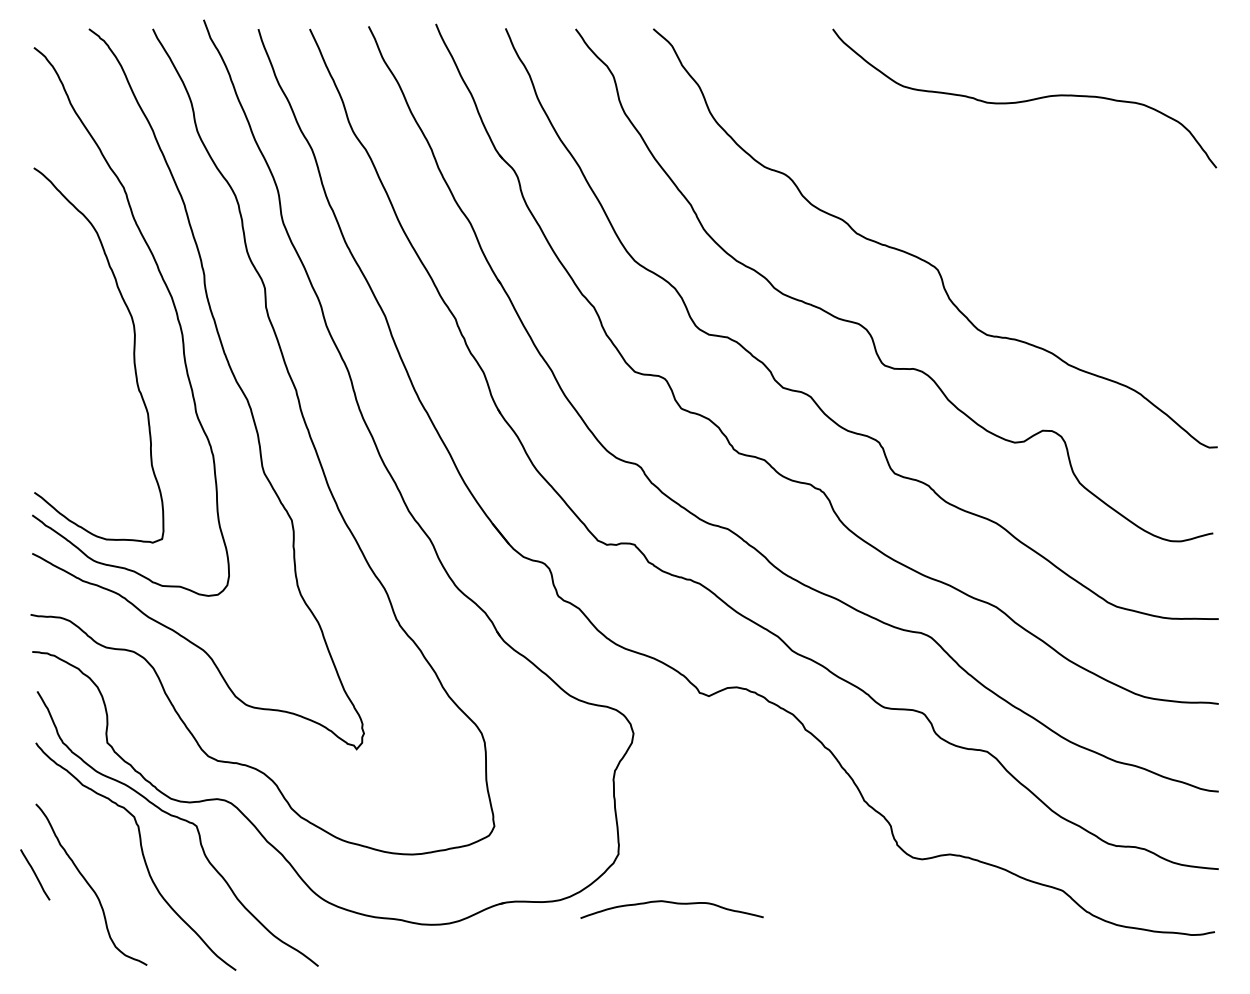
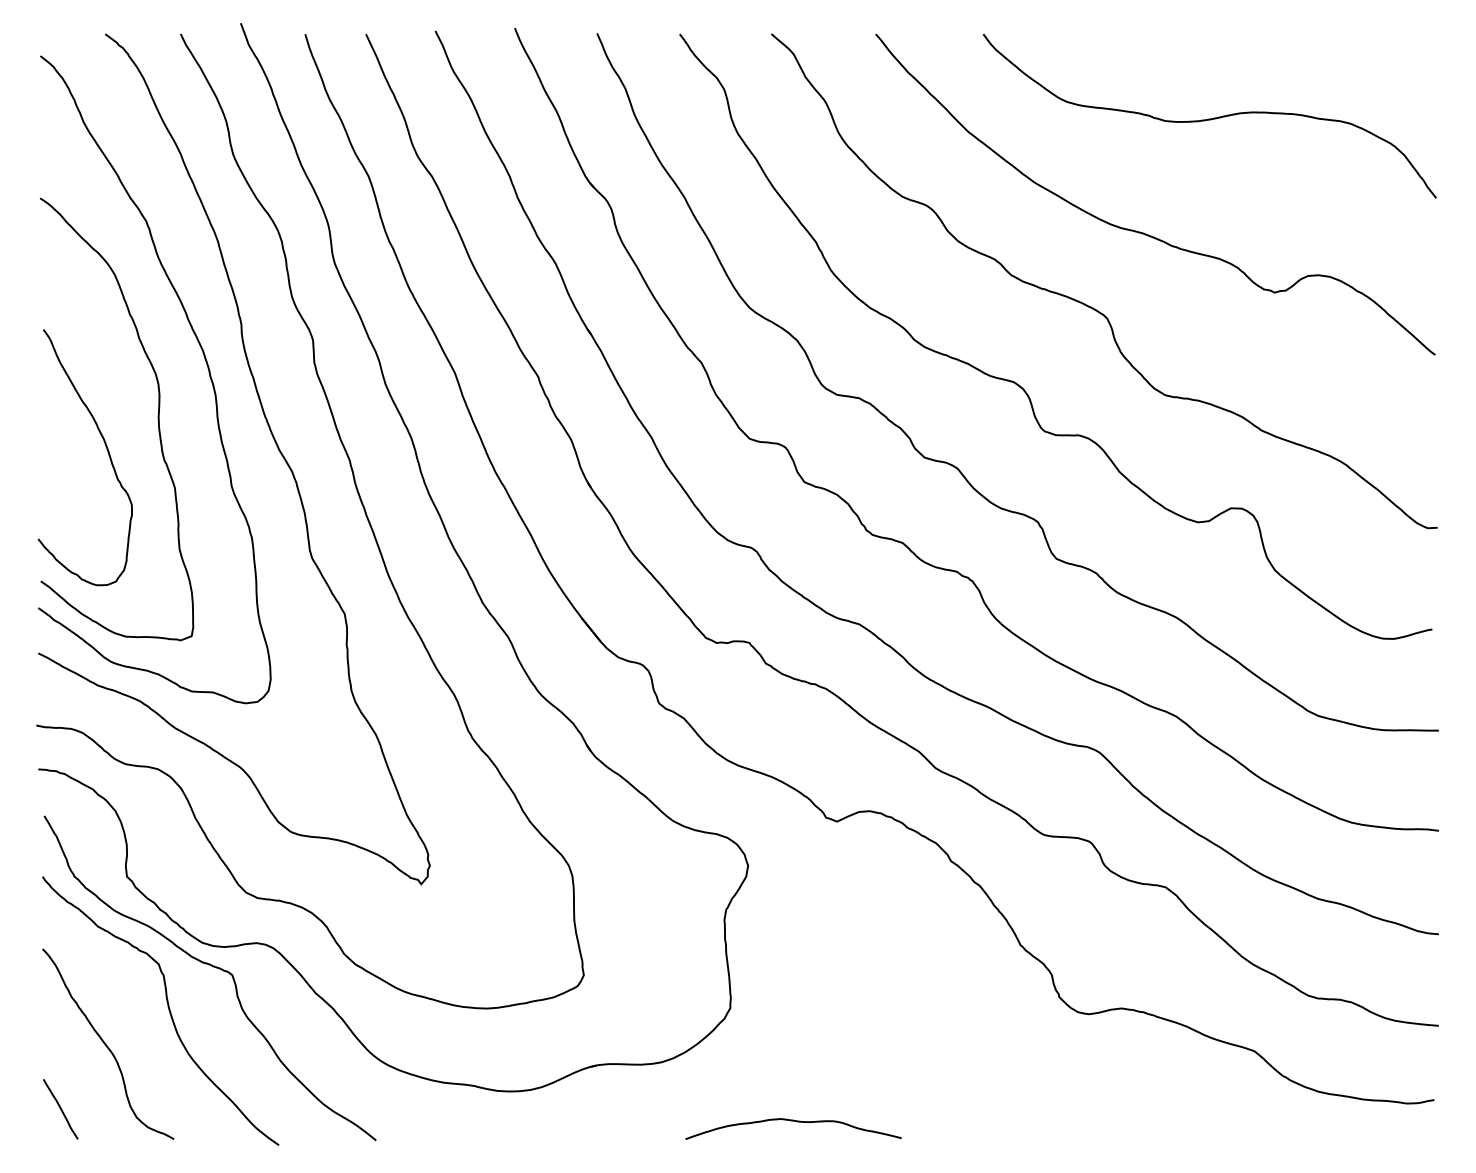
curve: (967, 196) -> (1142, 231), added
curve: (89, 380) -> (105, 448), added
line: (35, 874) -> (61, 1108), moved
curve: (671, 903) -> (792, 1121), moved

